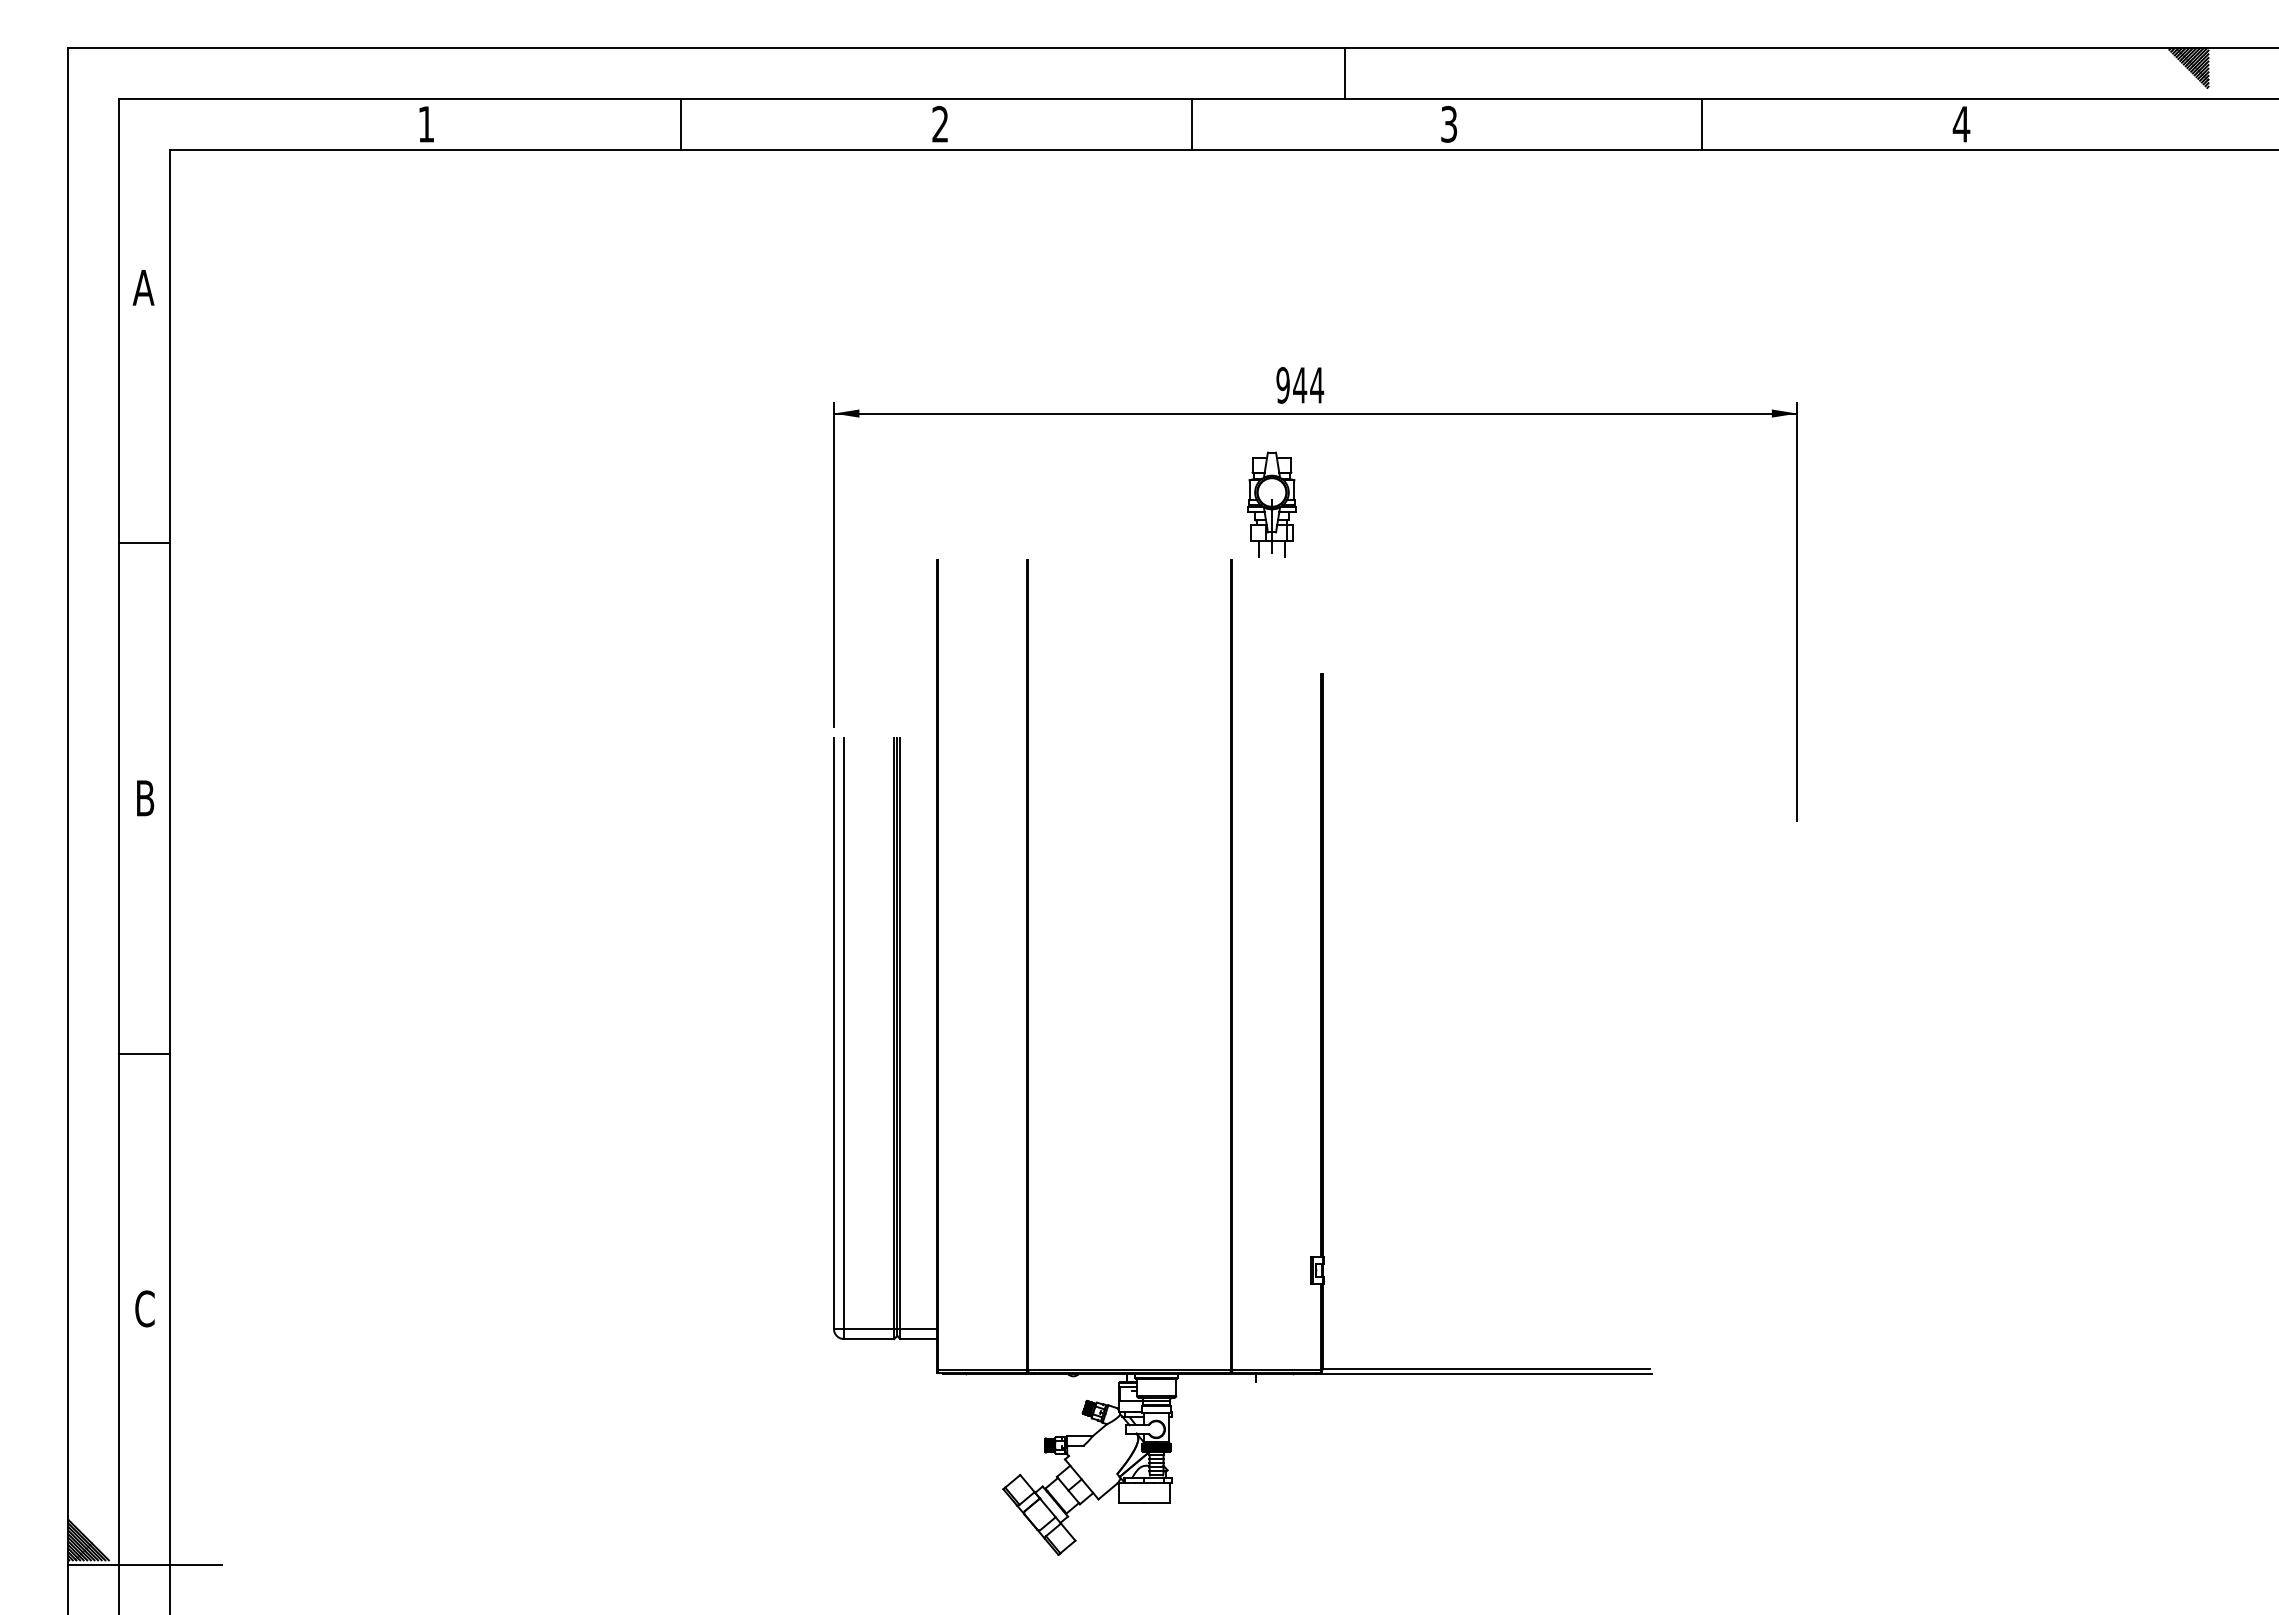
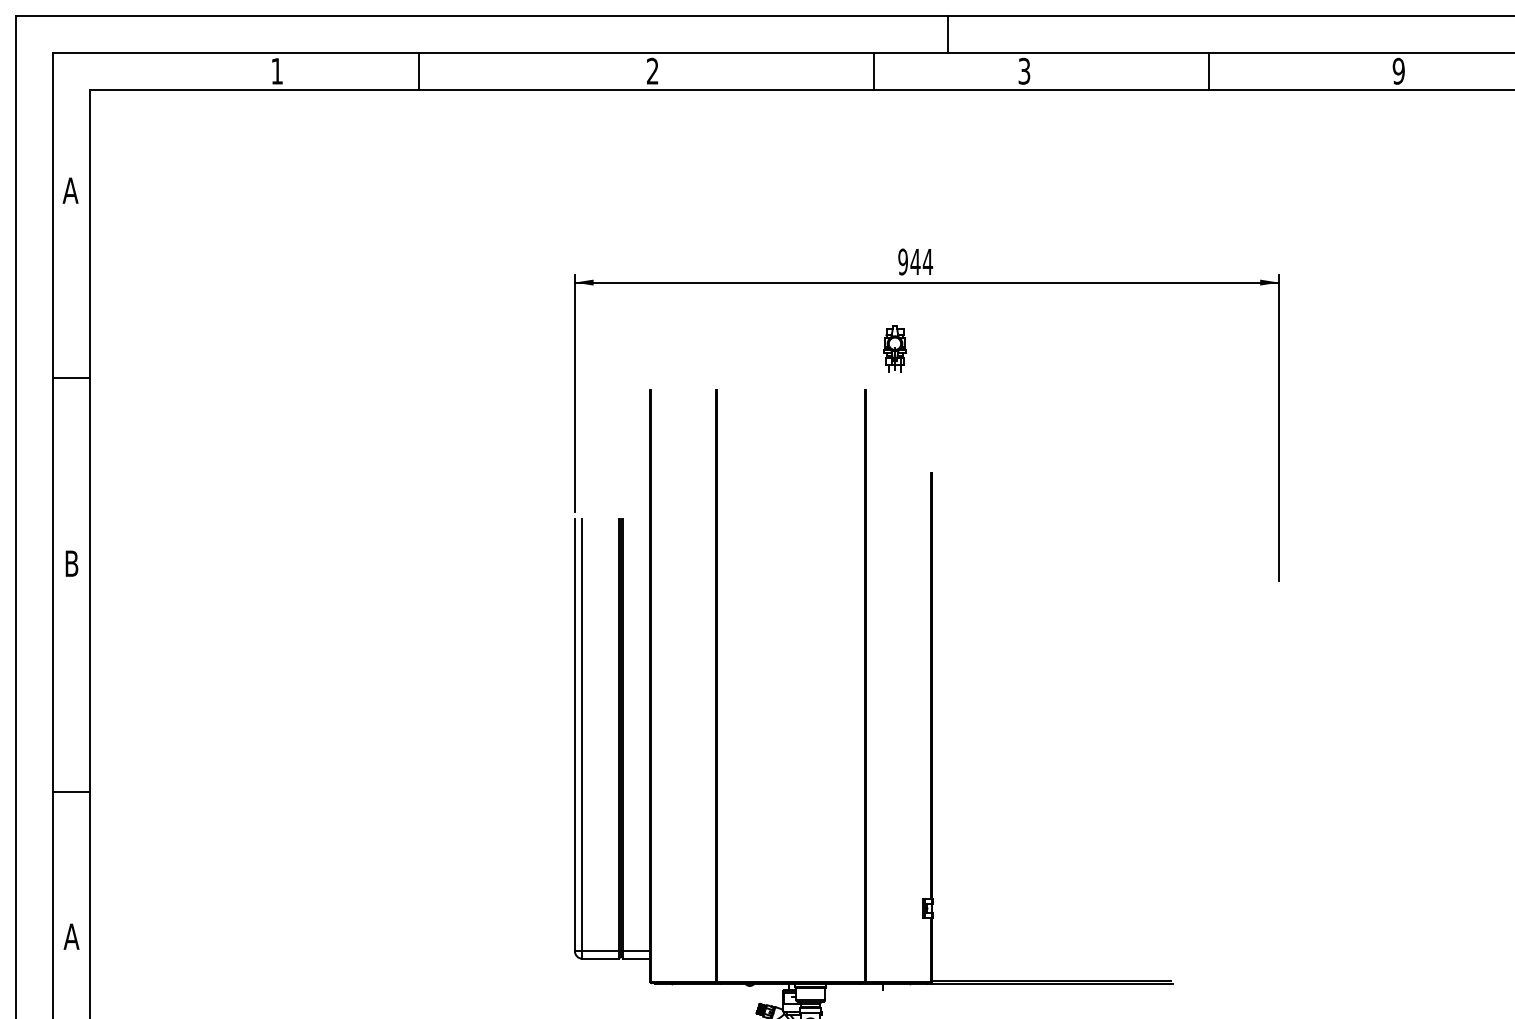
text: (1961, 123) -> (1398, 70), 4 -> 9
line: (681, 124) -> (419, 71), moved
line: (1191, 124) -> (873, 71), moved
part: (1271, 504) -> (894, 349), size x0.6
line: (144, 1054) -> (71, 792), moved
text: (144, 1308) -> (71, 936), C -> A

